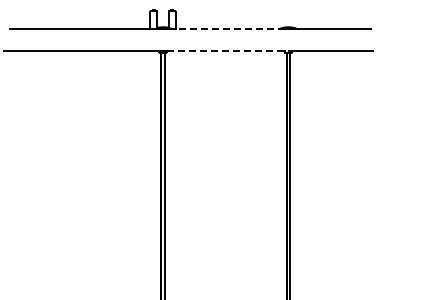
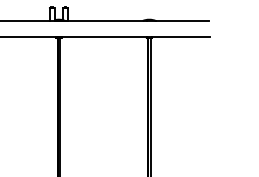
line: (228, 29) -> (106, 21), dashed -> solid
line: (229, 51) -> (106, 37), dashed -> solid

